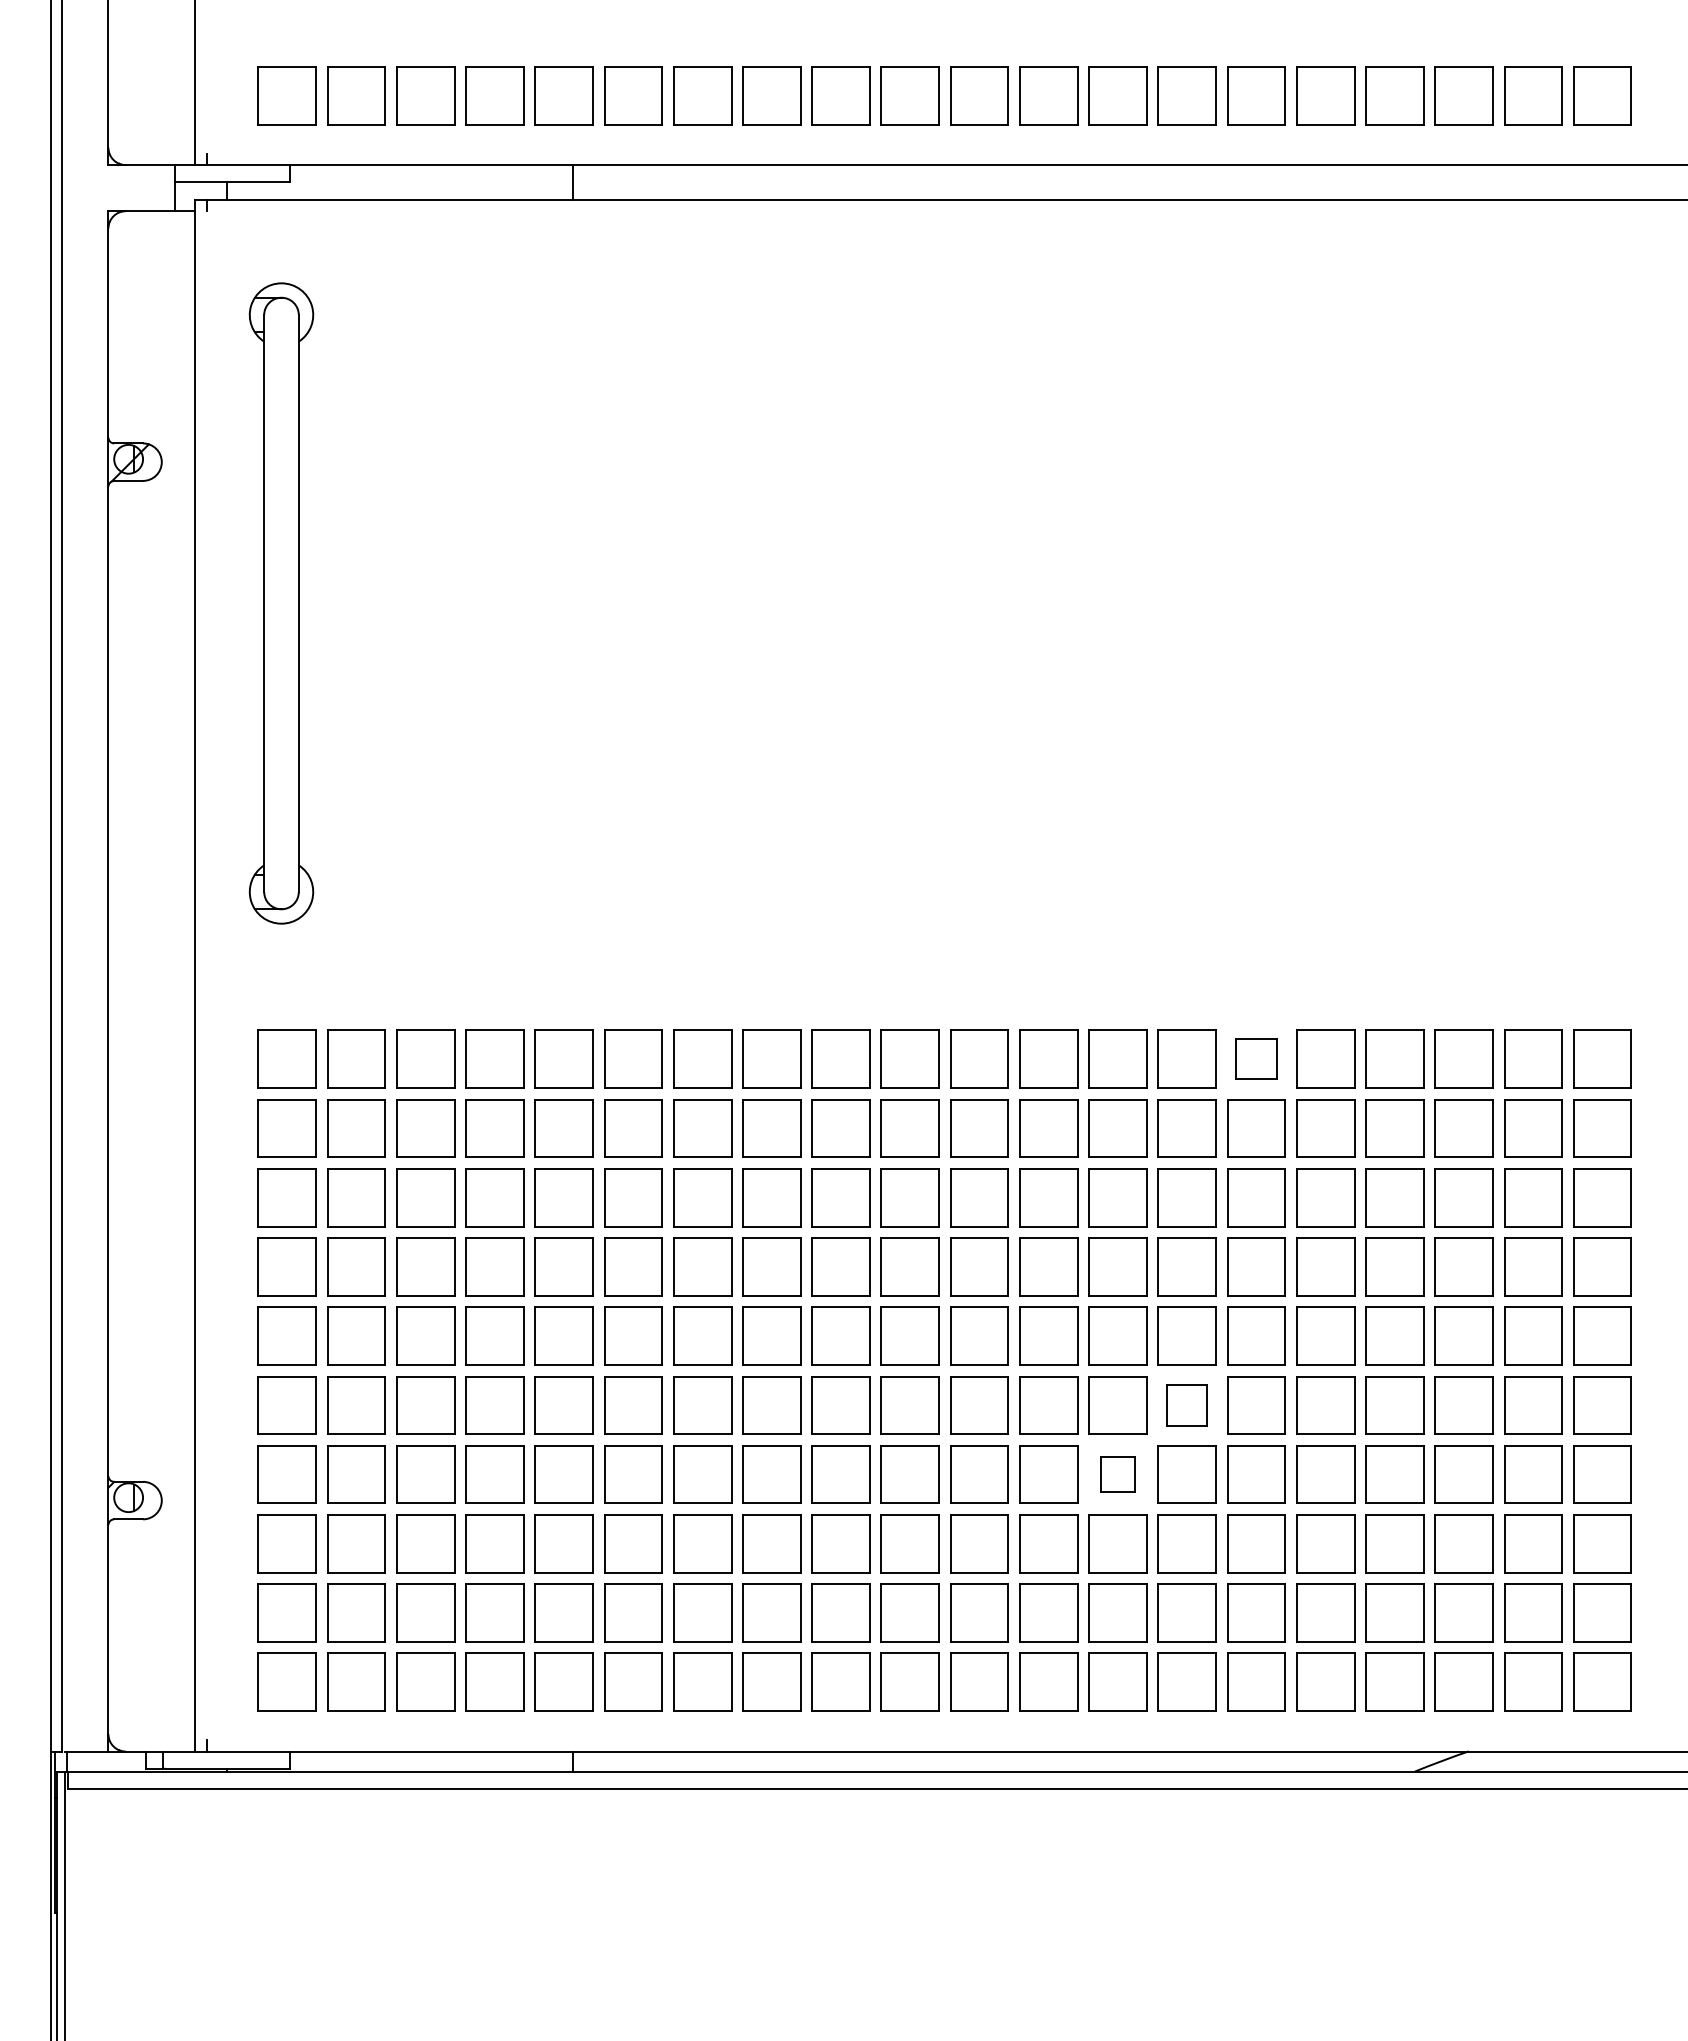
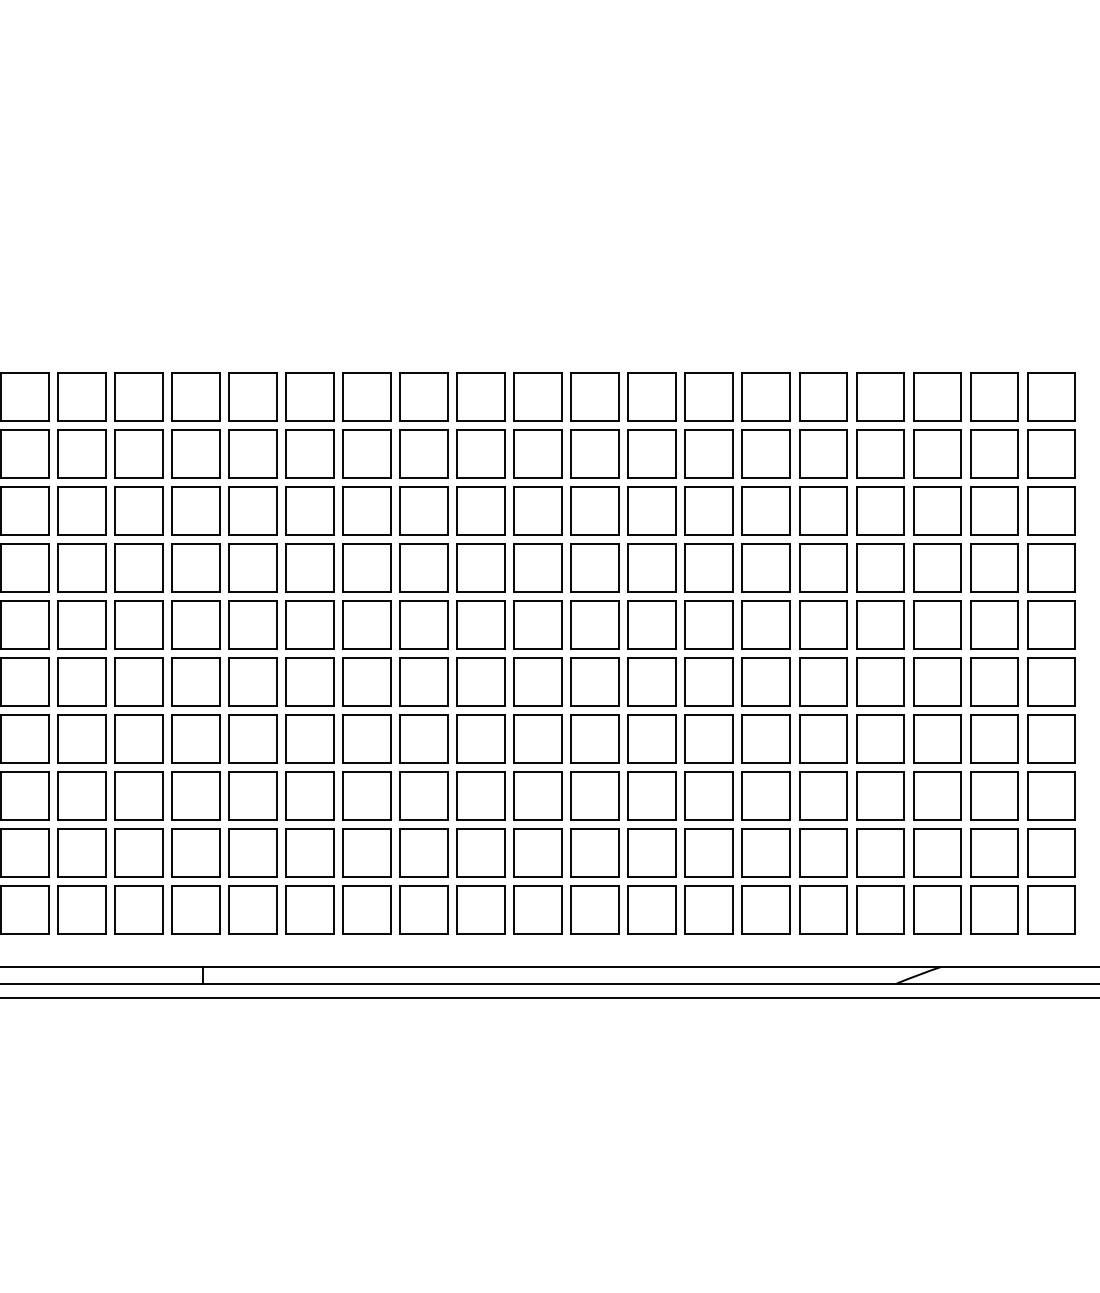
part: (1256, 1058) -> (766, 396), size x1.43
part: (1186, 1405) -> (708, 682), size x1.43
part: (1117, 1474) -> (651, 738), size x1.67

